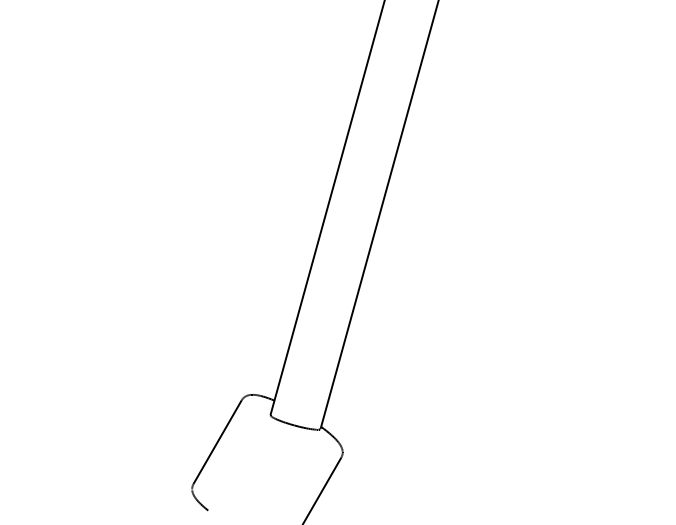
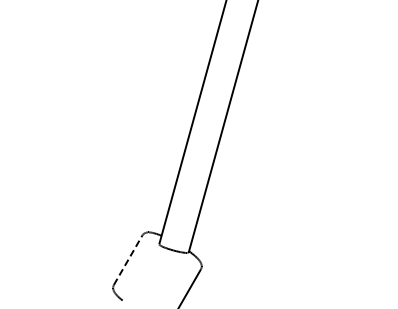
line: (218, 440) -> (128, 259), solid -> dashed

